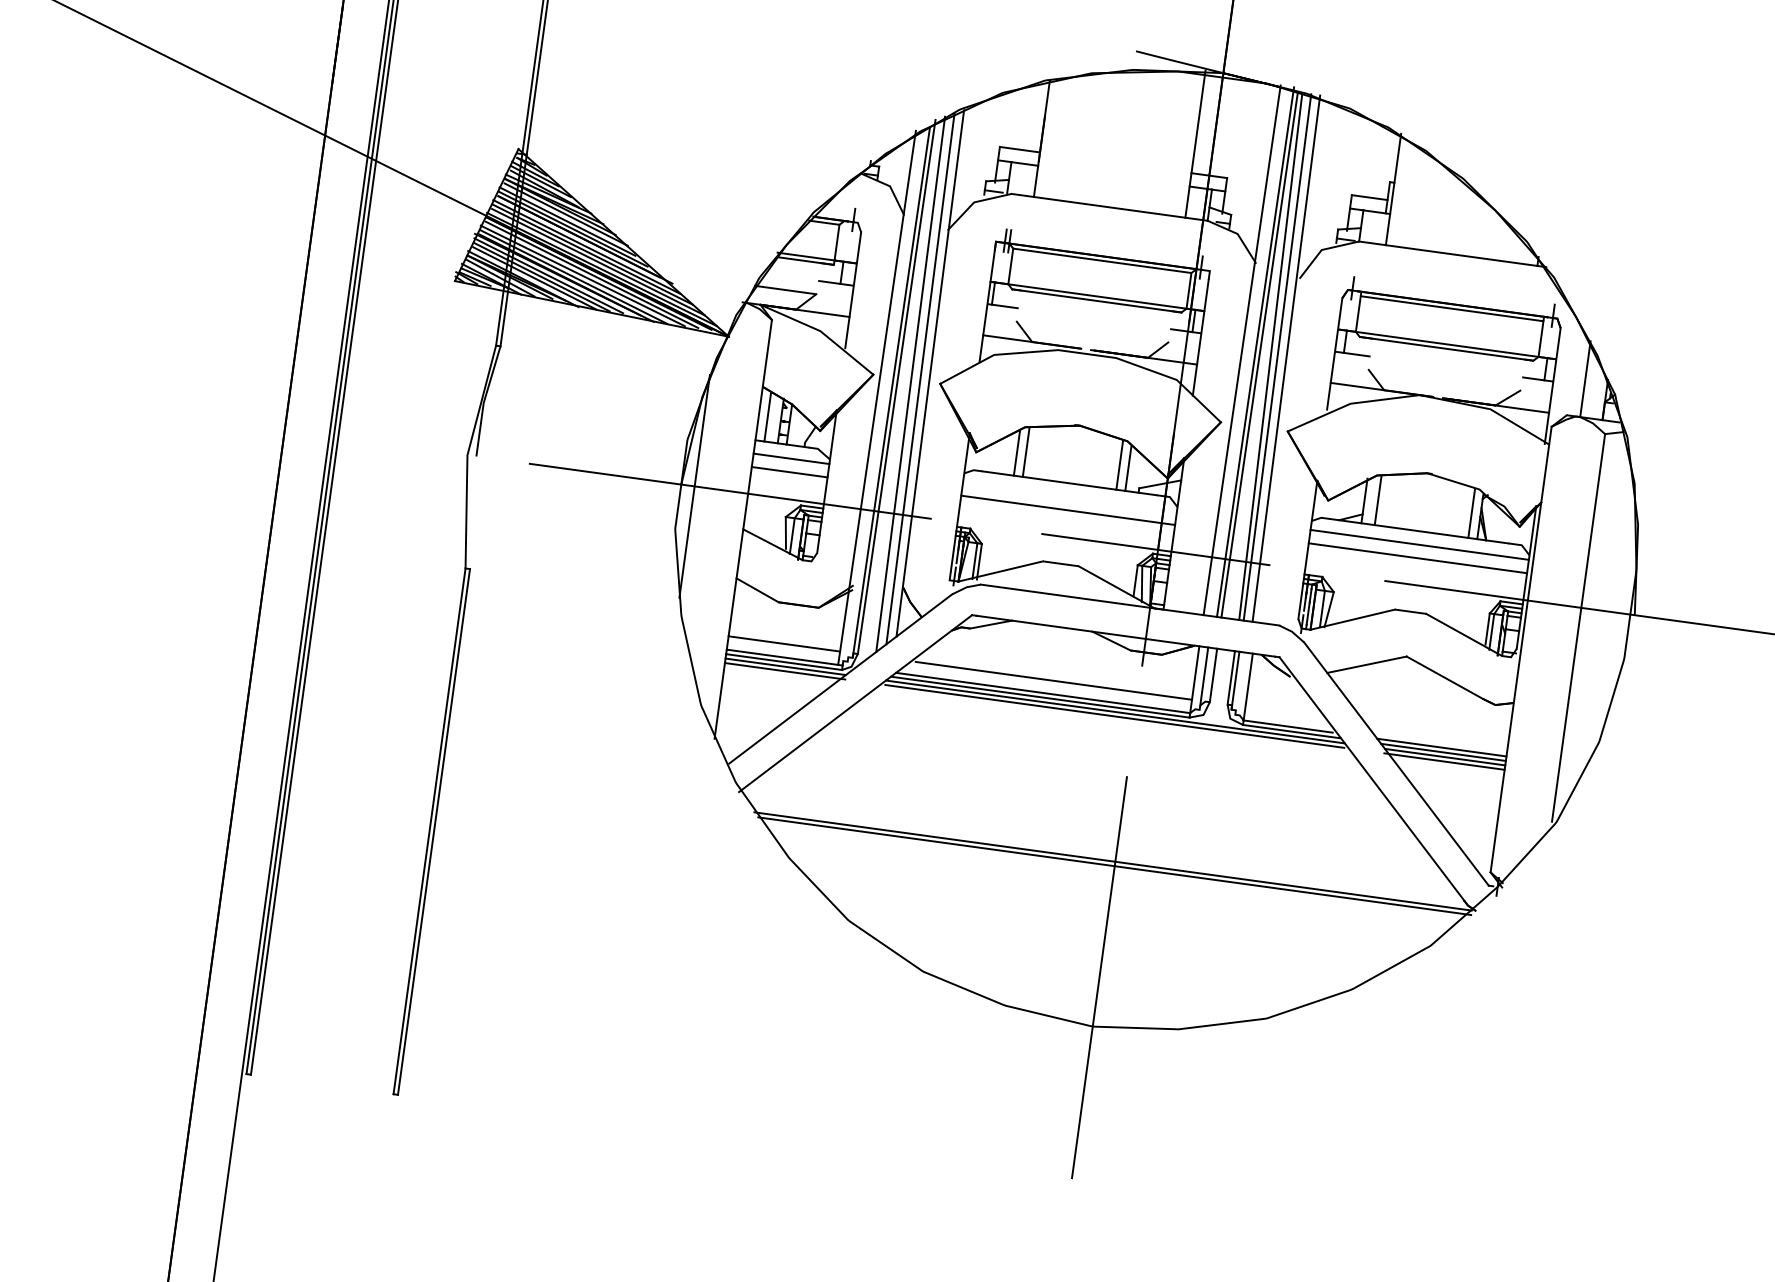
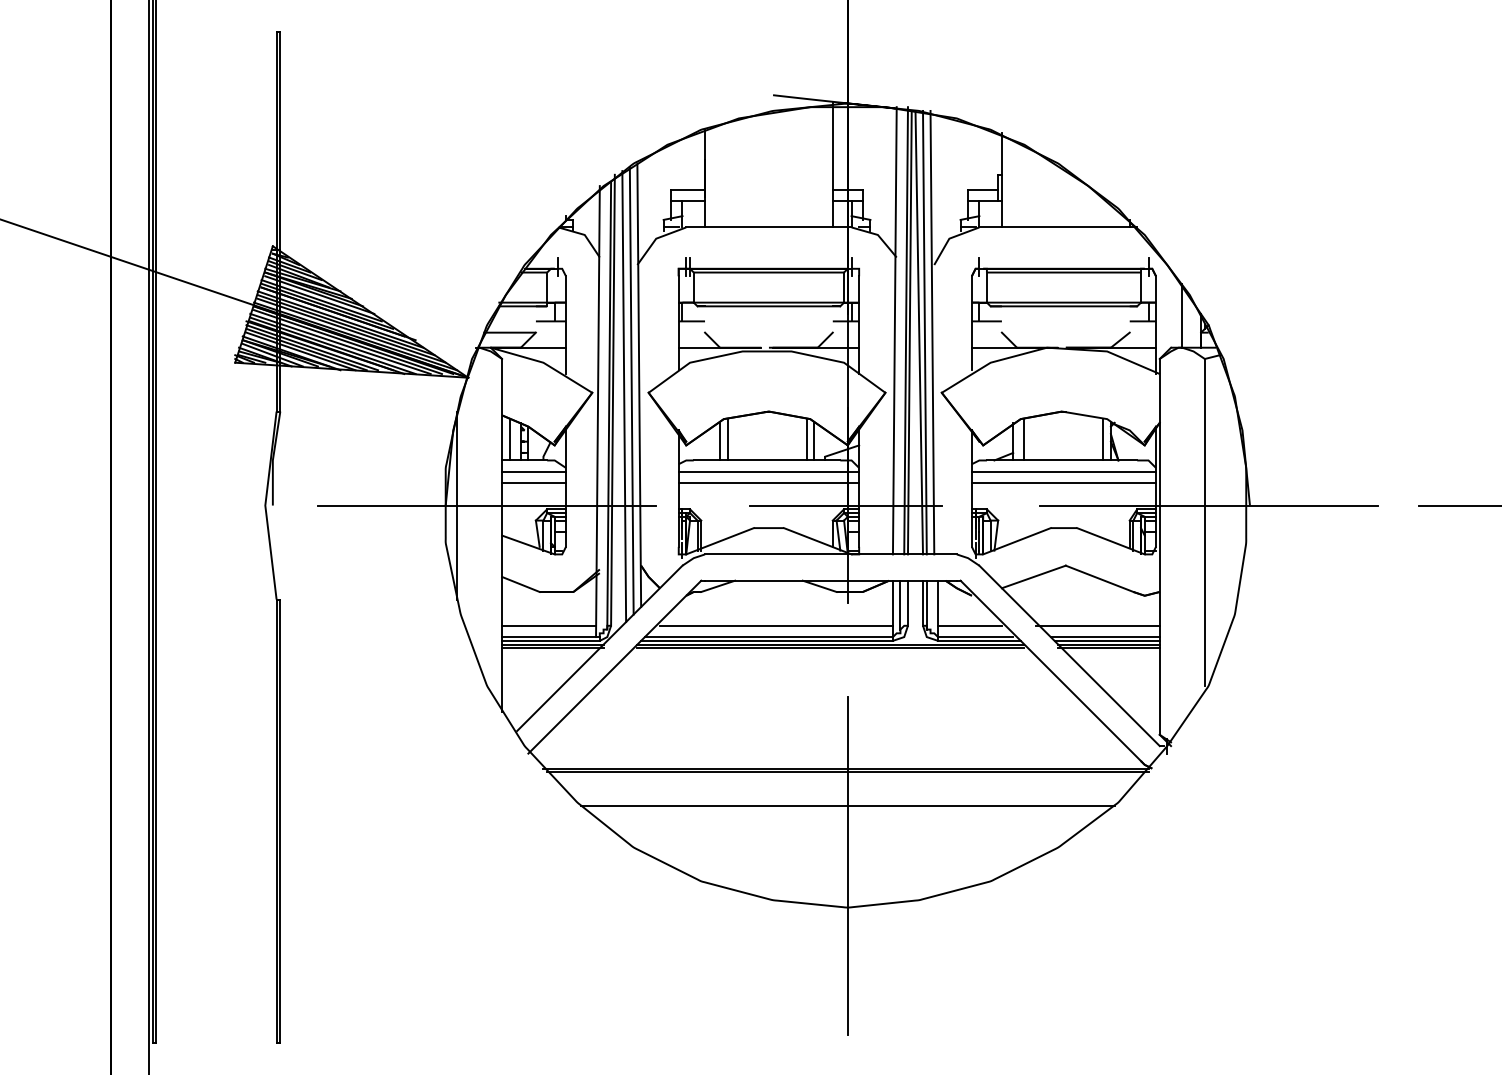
line: (1069, 496) -> (768, 471), added
line: (1282, 711) -> (969, 625), added
line: (1434, 732) -> (1097, 625), added
line: (1108, 906) -> (847, 806), added

